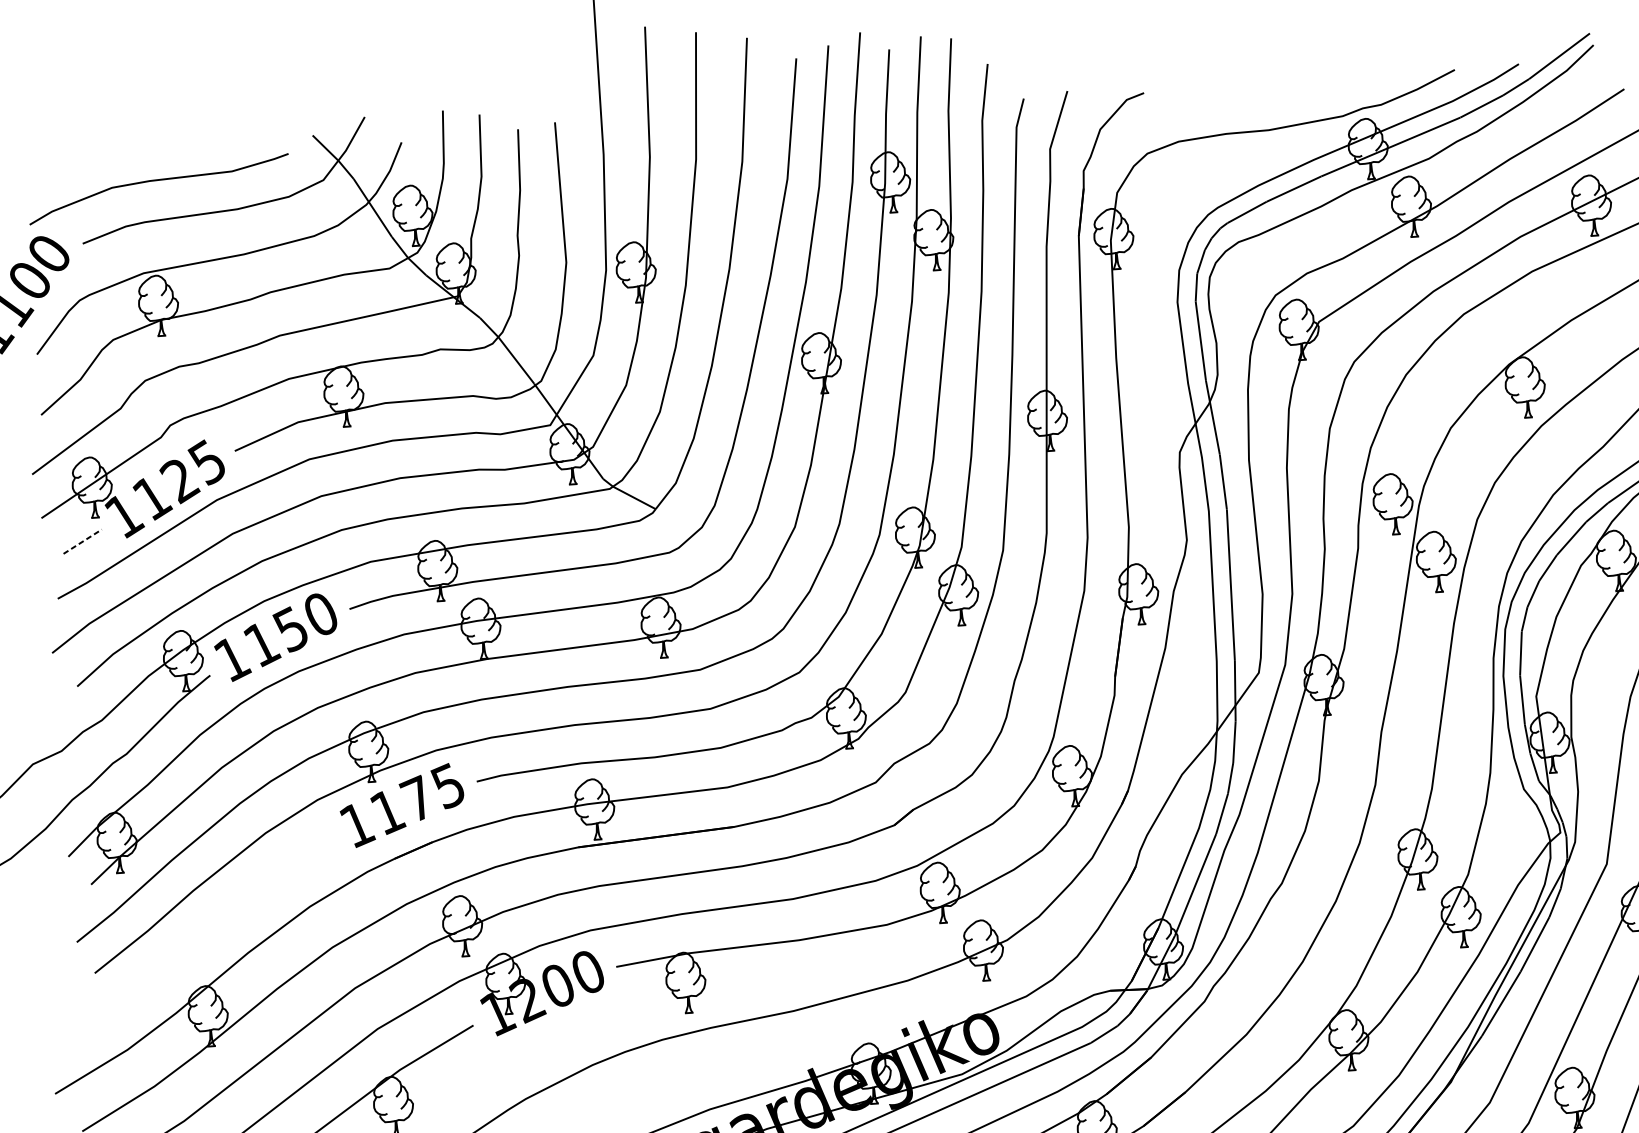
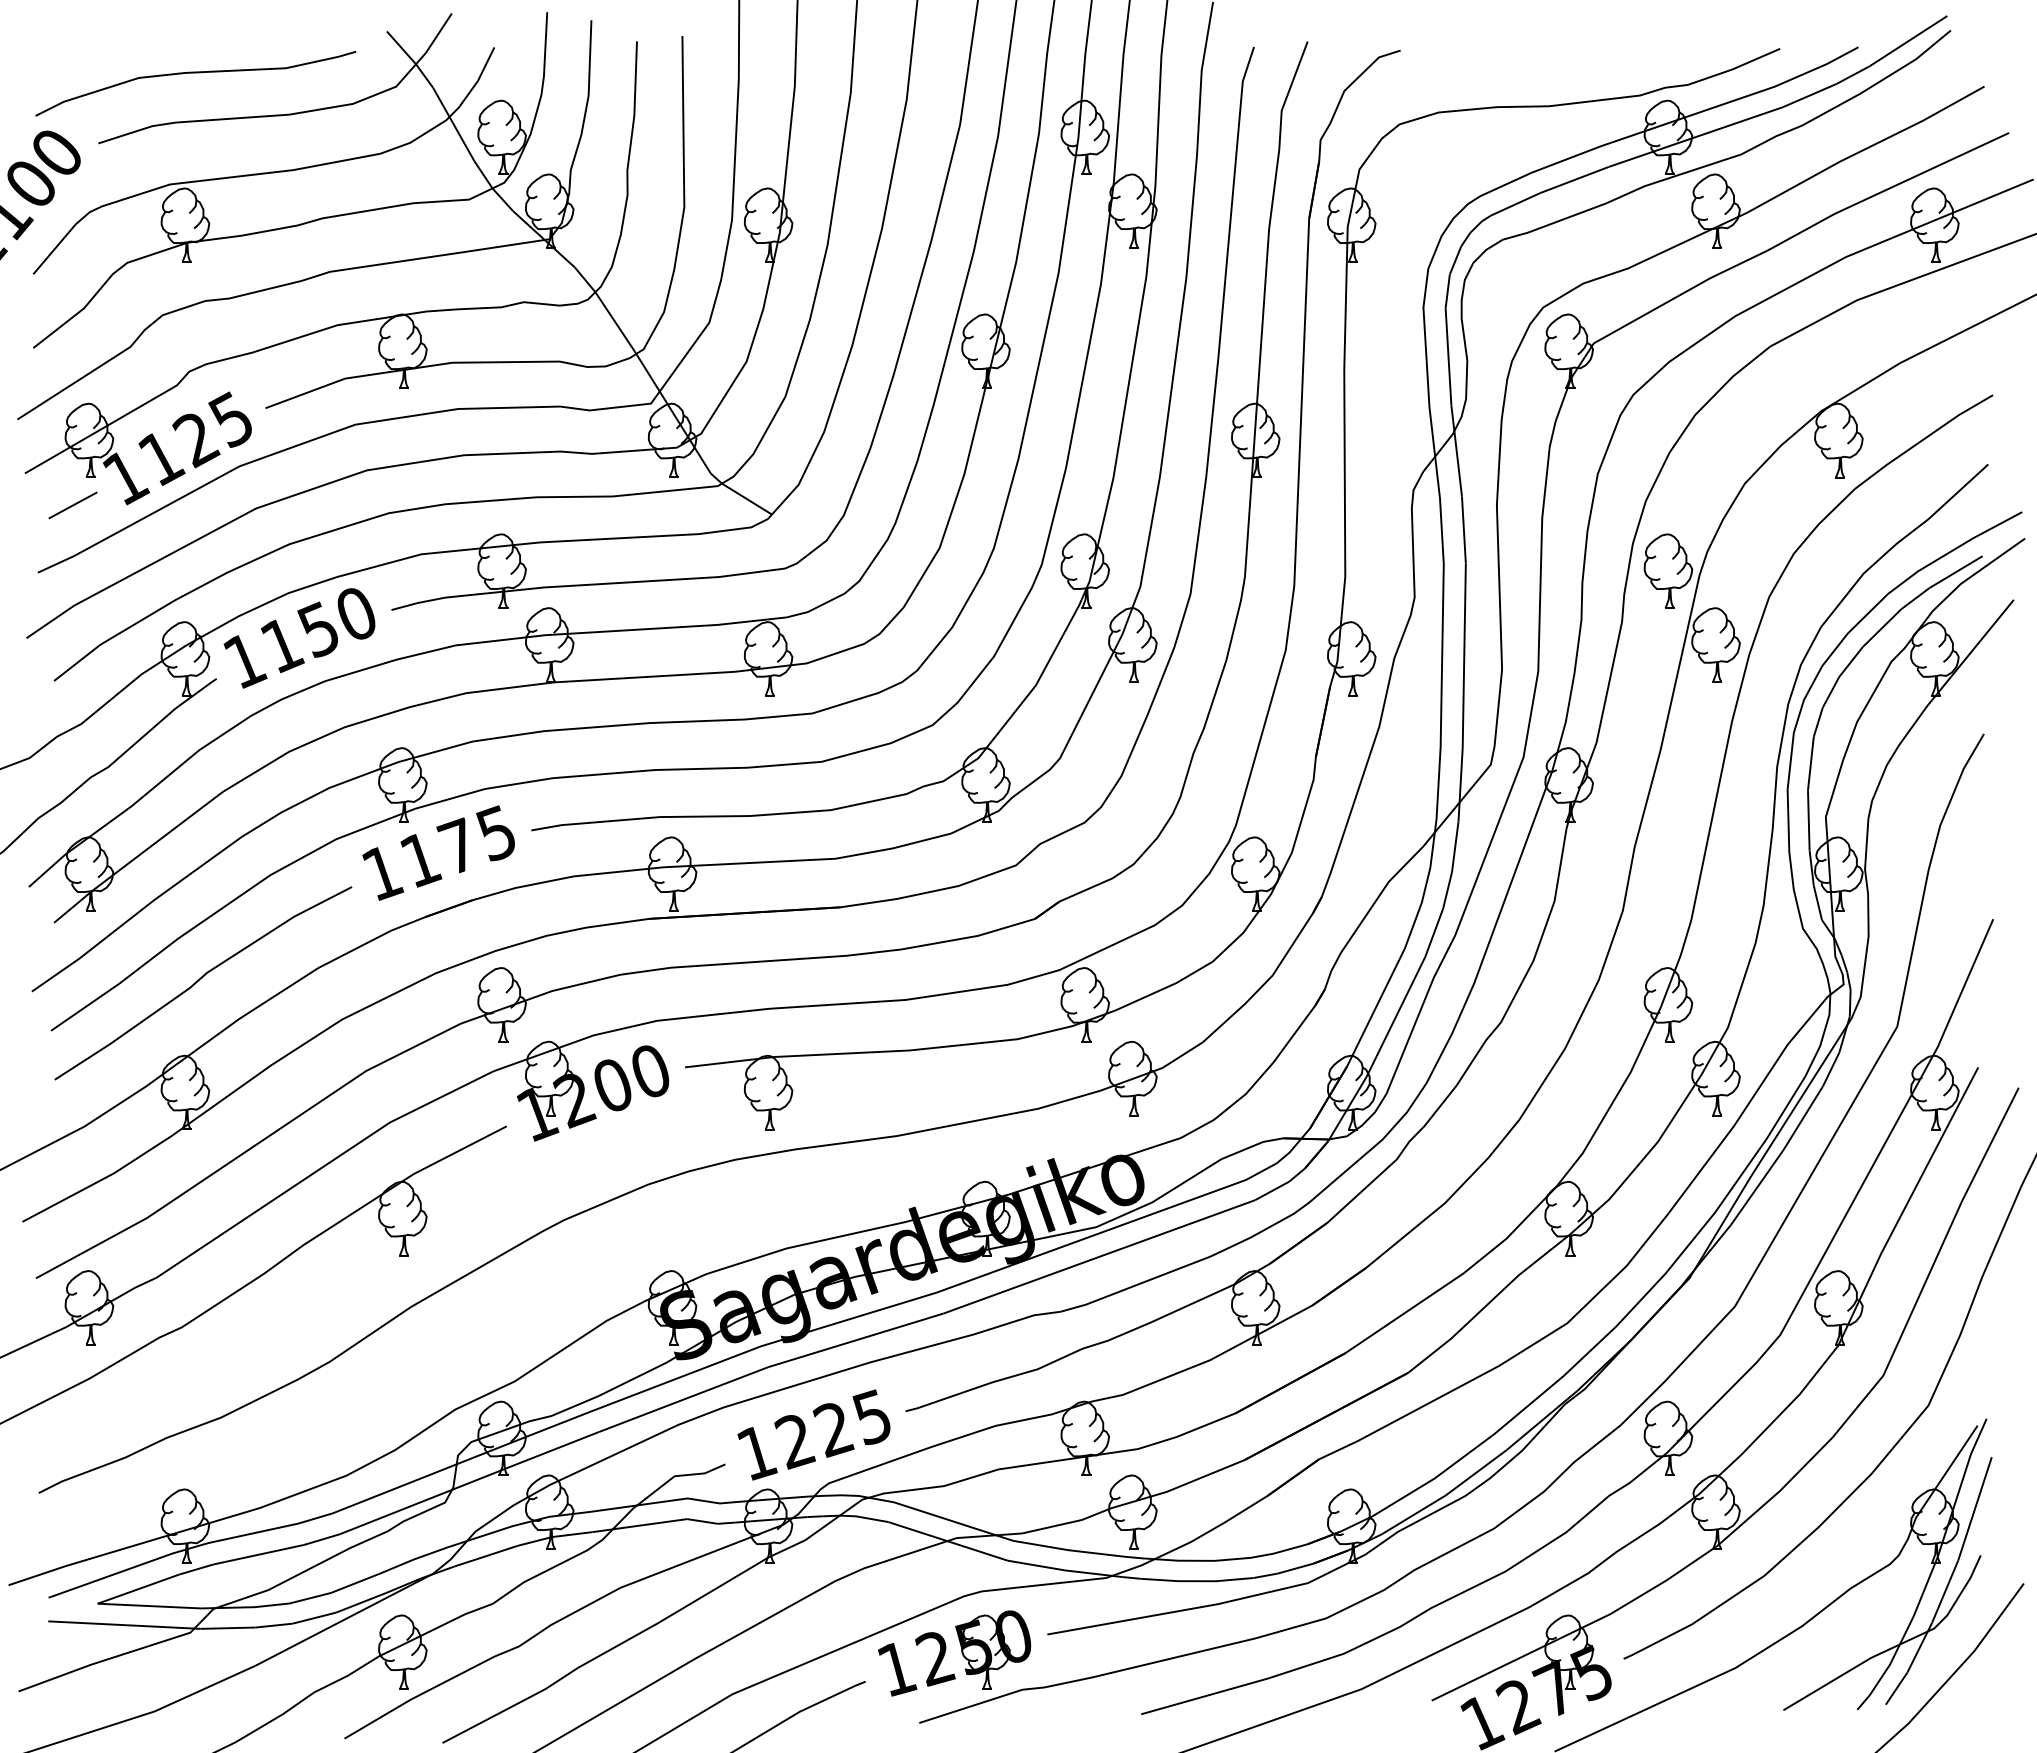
line: (83, 541) -> (73, 505), dashed -> solid
curve: (215, 922) -> (201, 979), added

